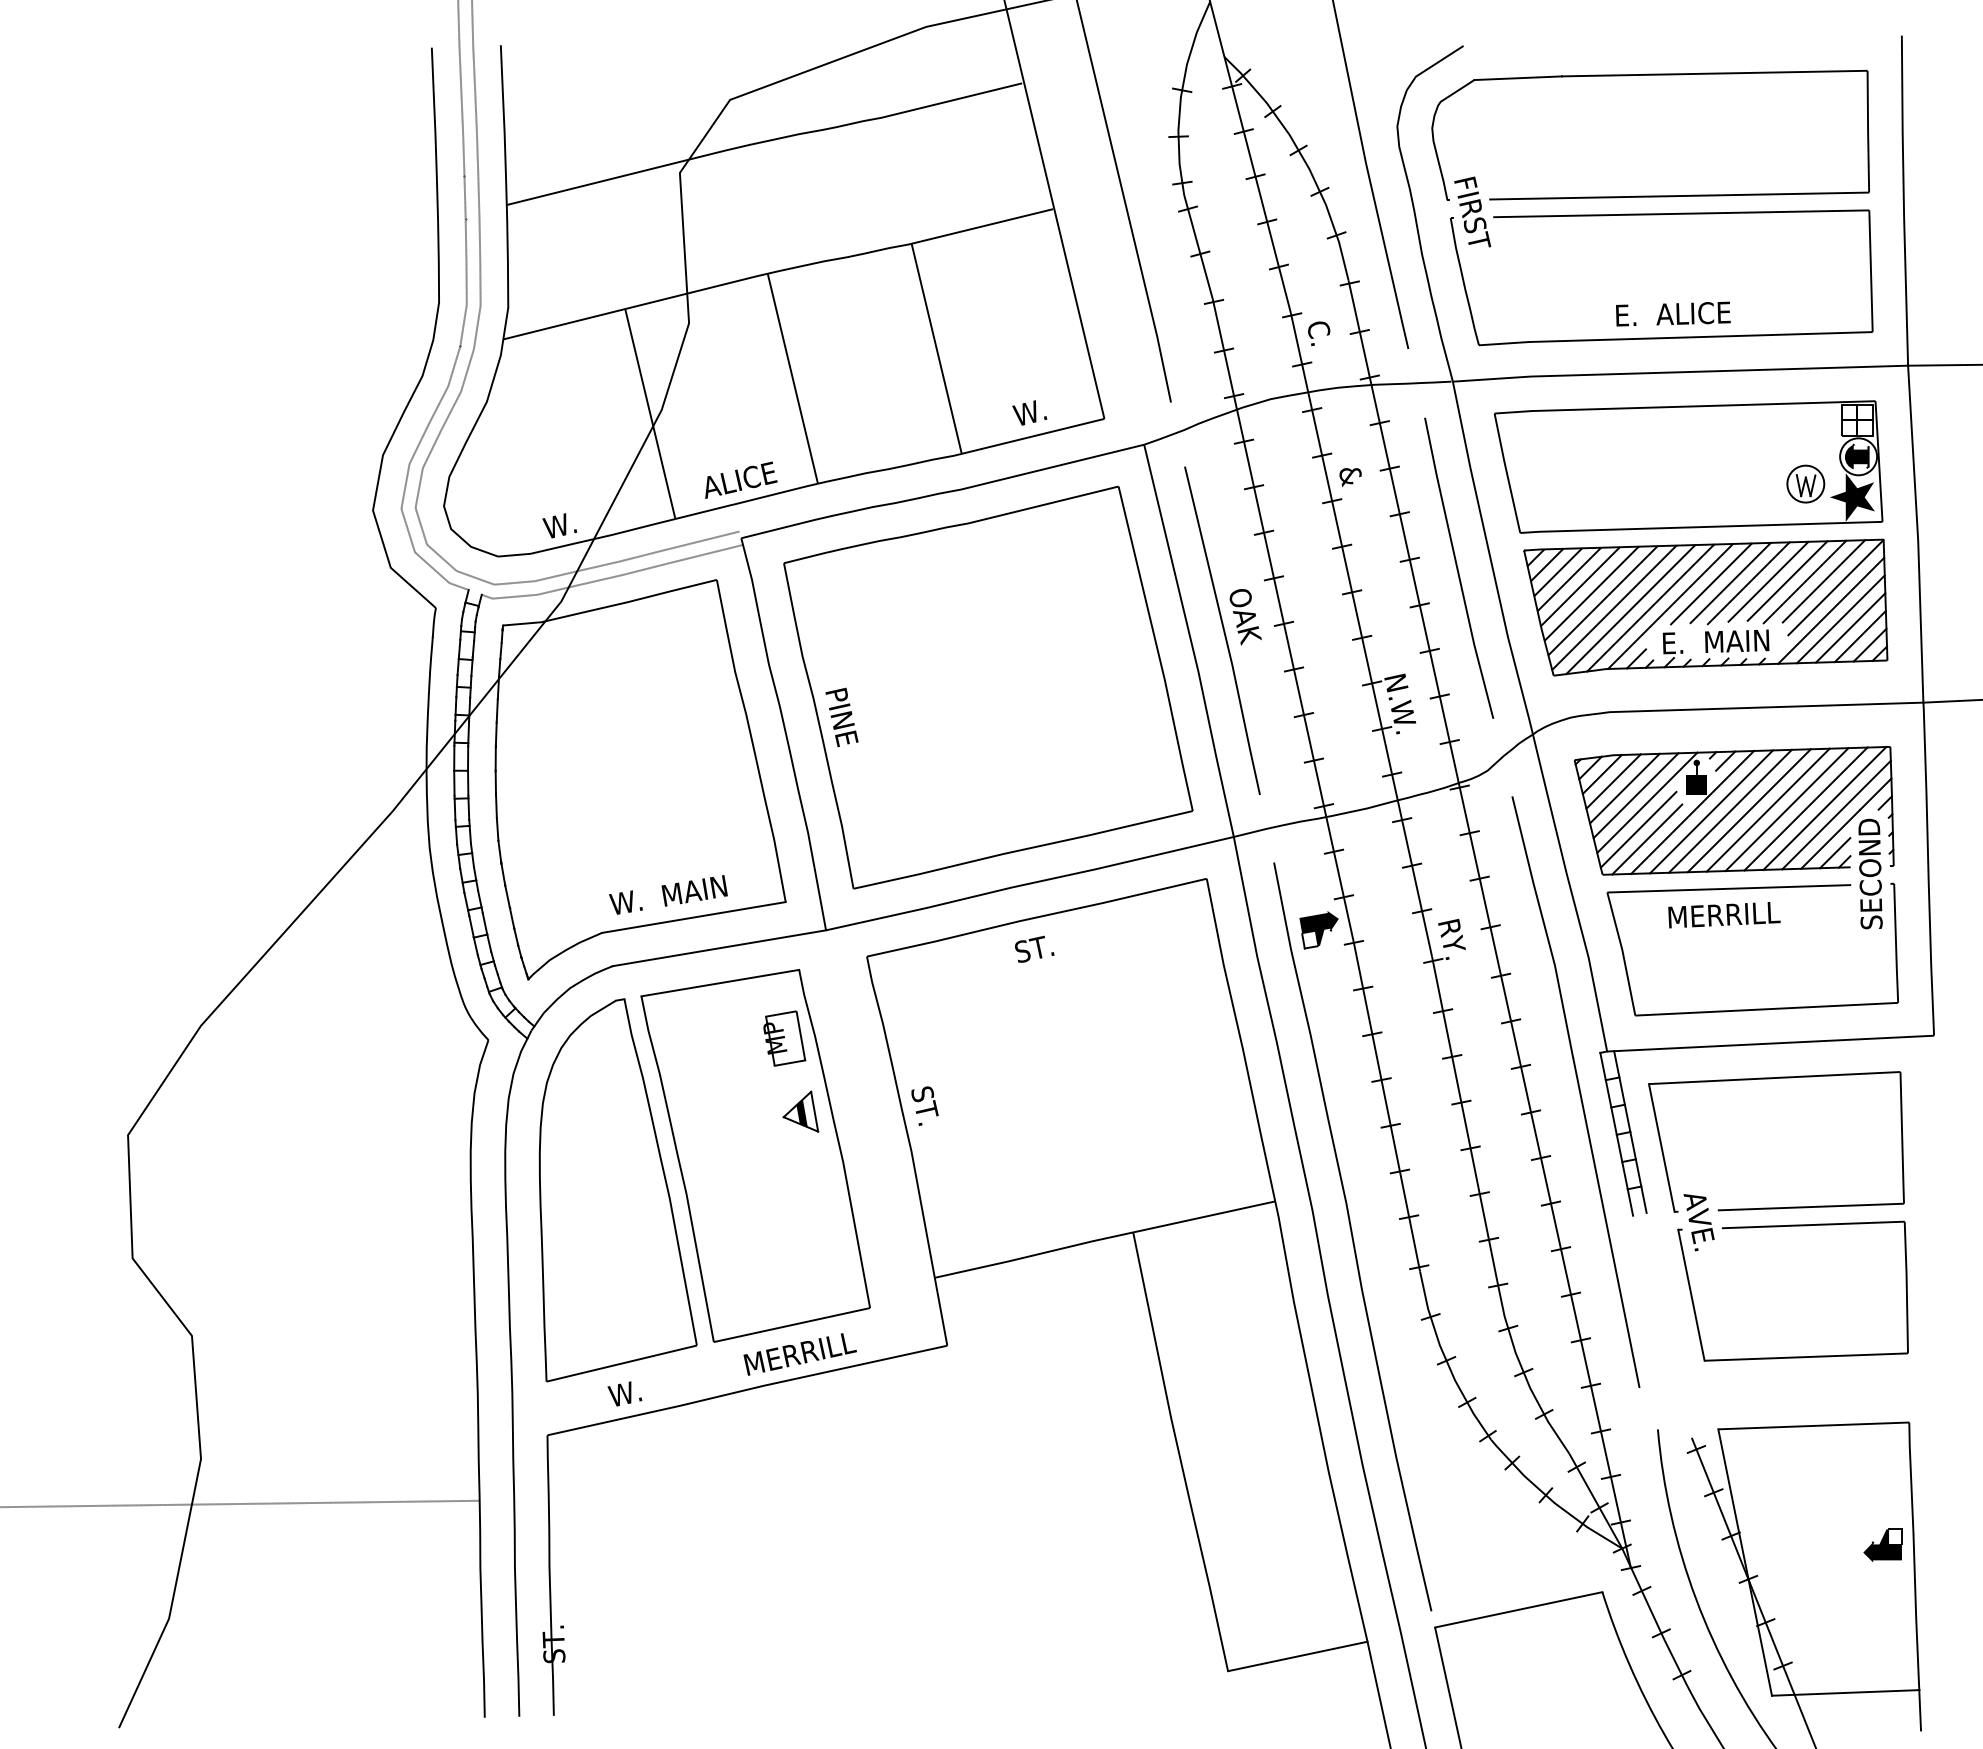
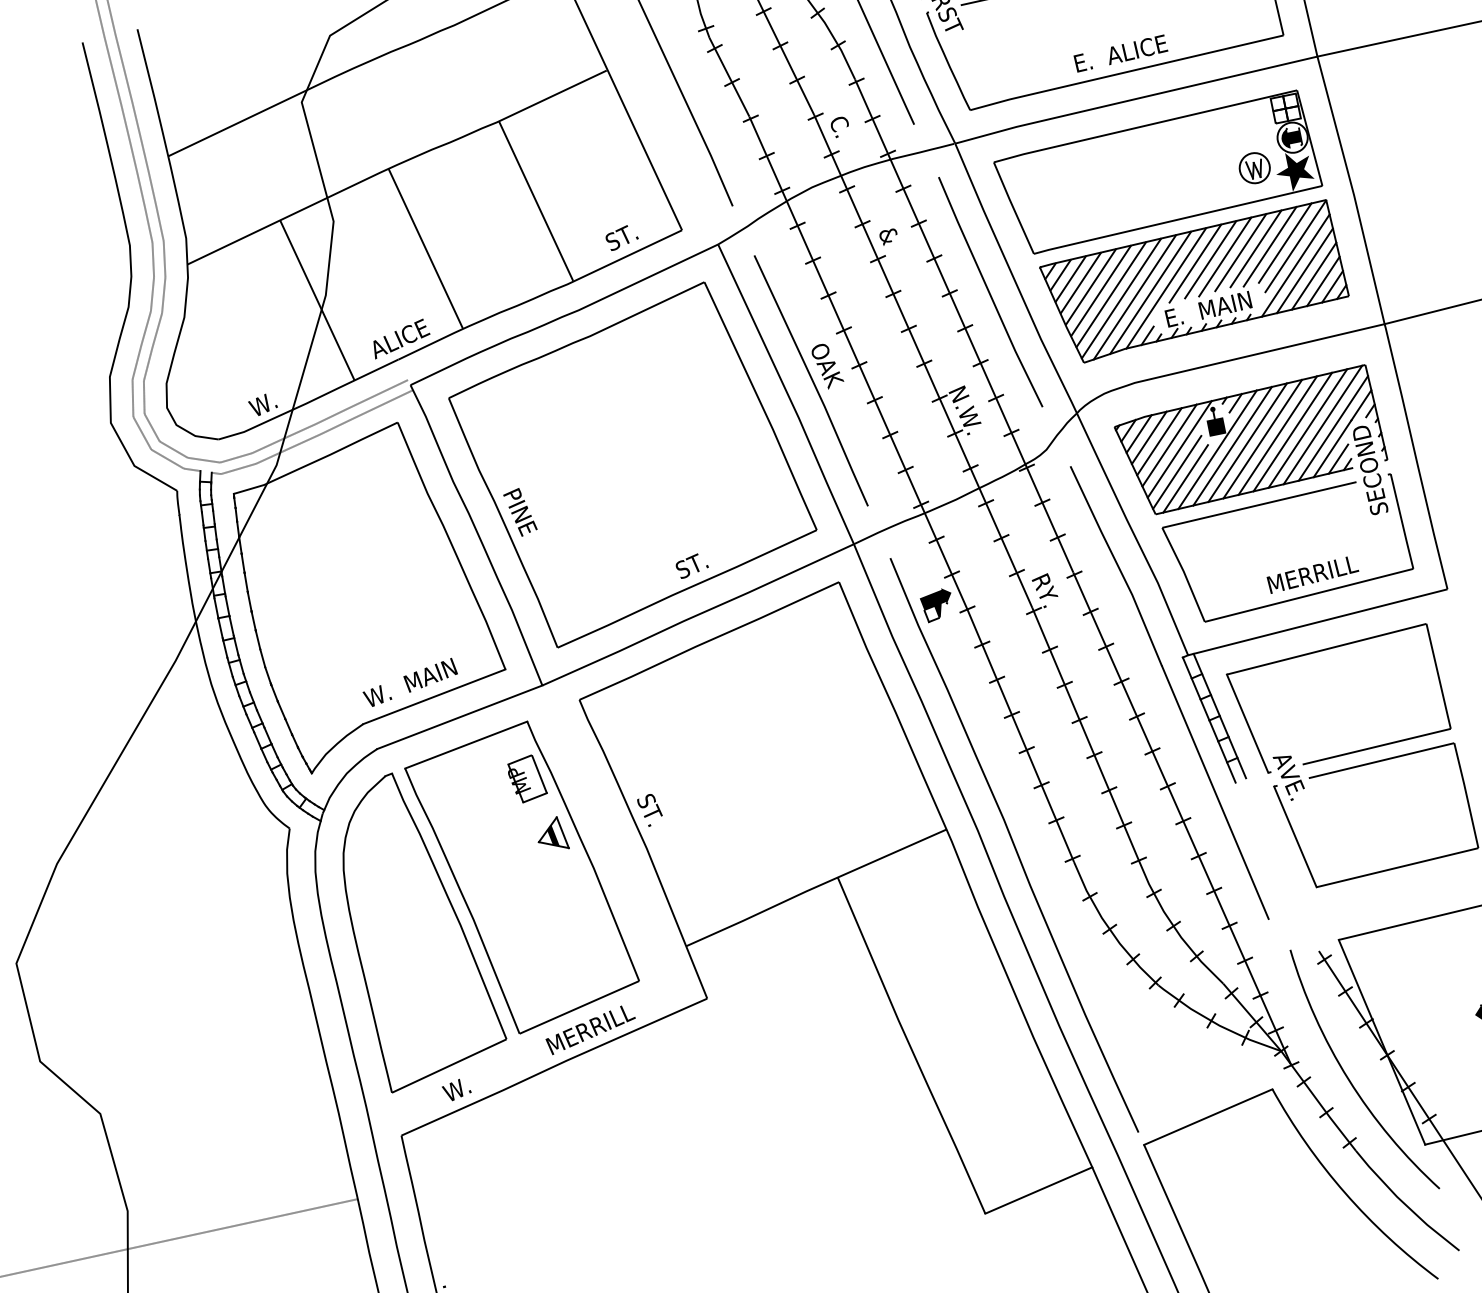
text: (1030, 412) -> (621, 237), W. -> ST.
text: (1724, 915) -> (1313, 574), moved
text: (1034, 948) -> (691, 565), moved

